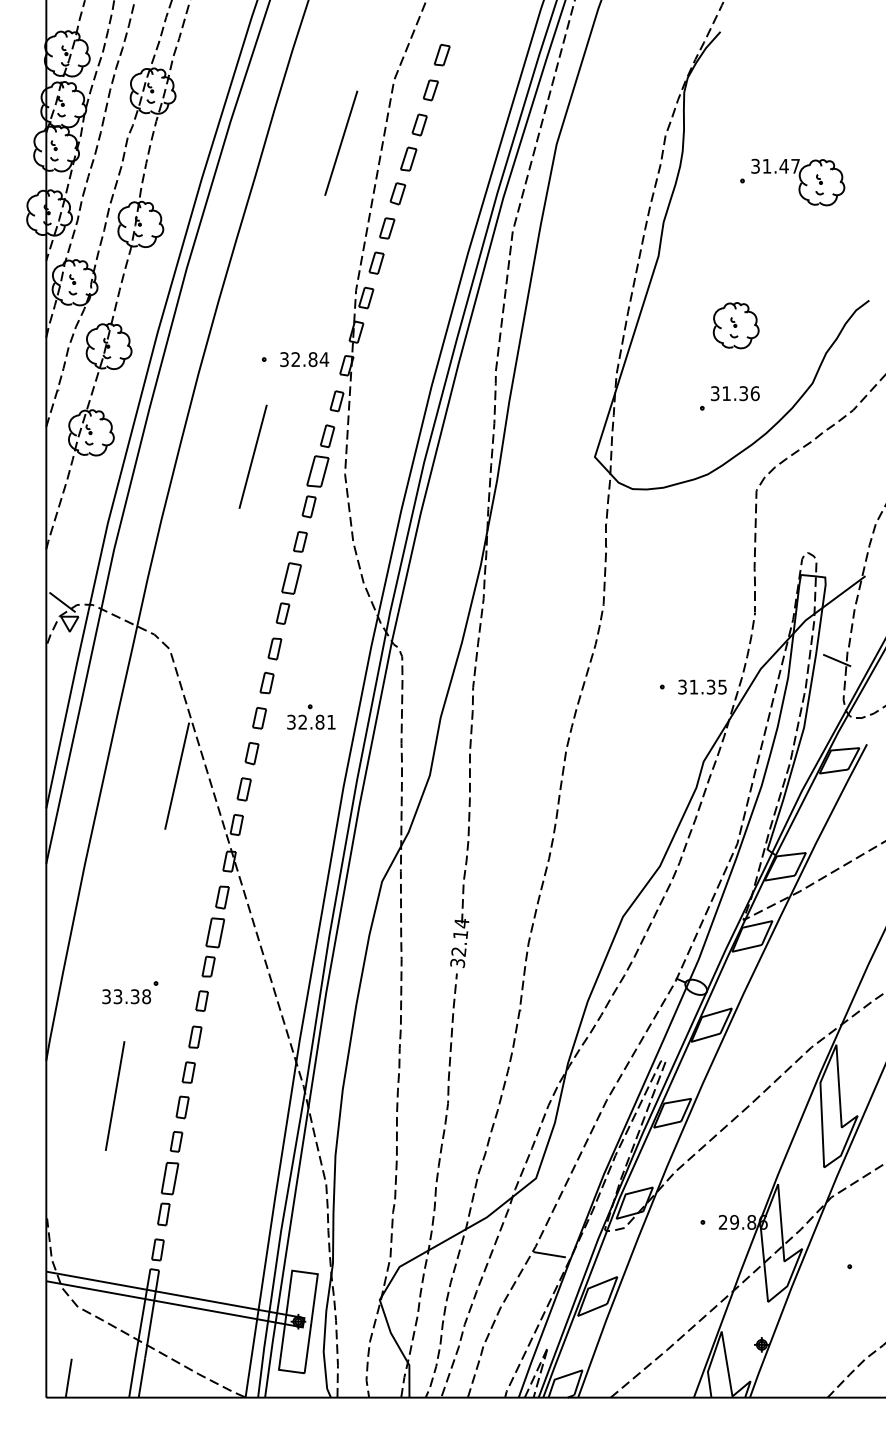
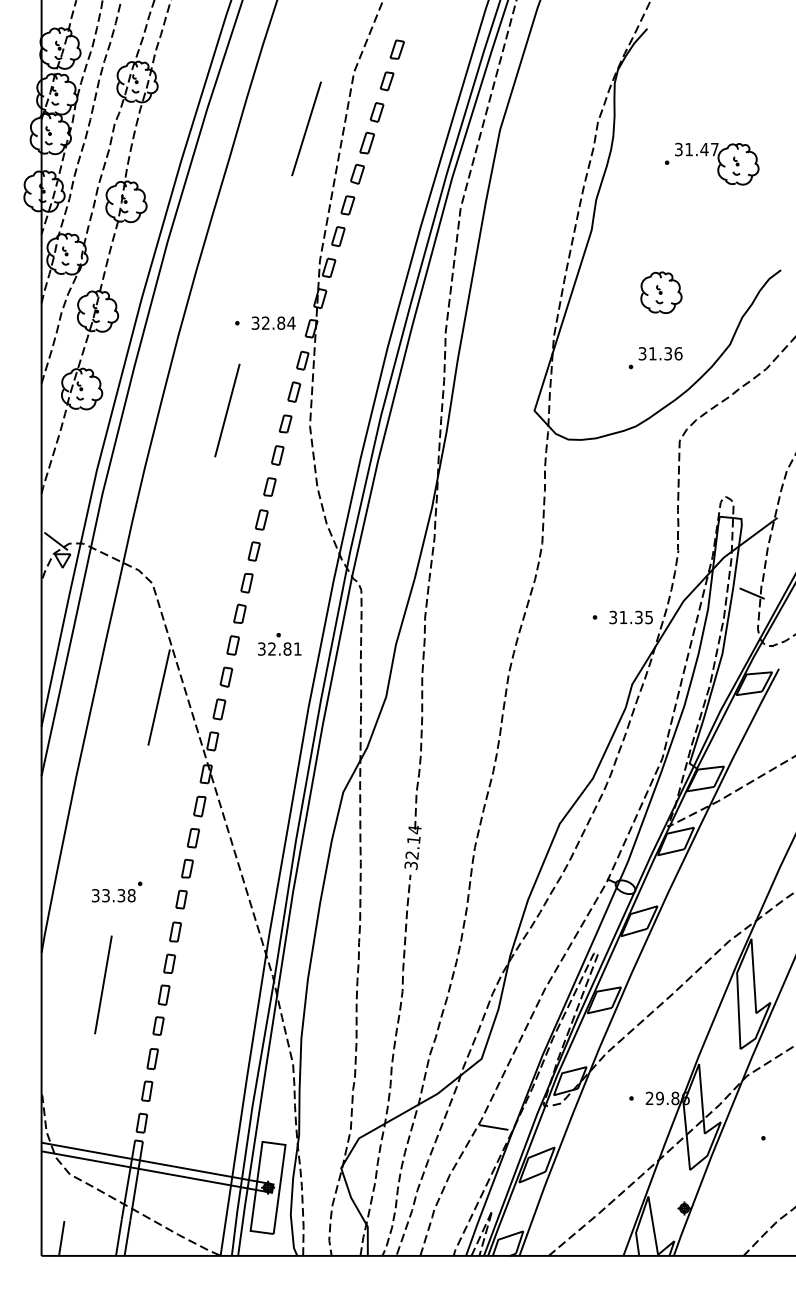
part: (317, 471) -> (285, 423), size x0.62
part: (290, 578) -> (260, 519), size x0.71
part: (215, 932) -> (193, 837), size x0.71
part: (169, 1178) -> (152, 1059), size x0.71

